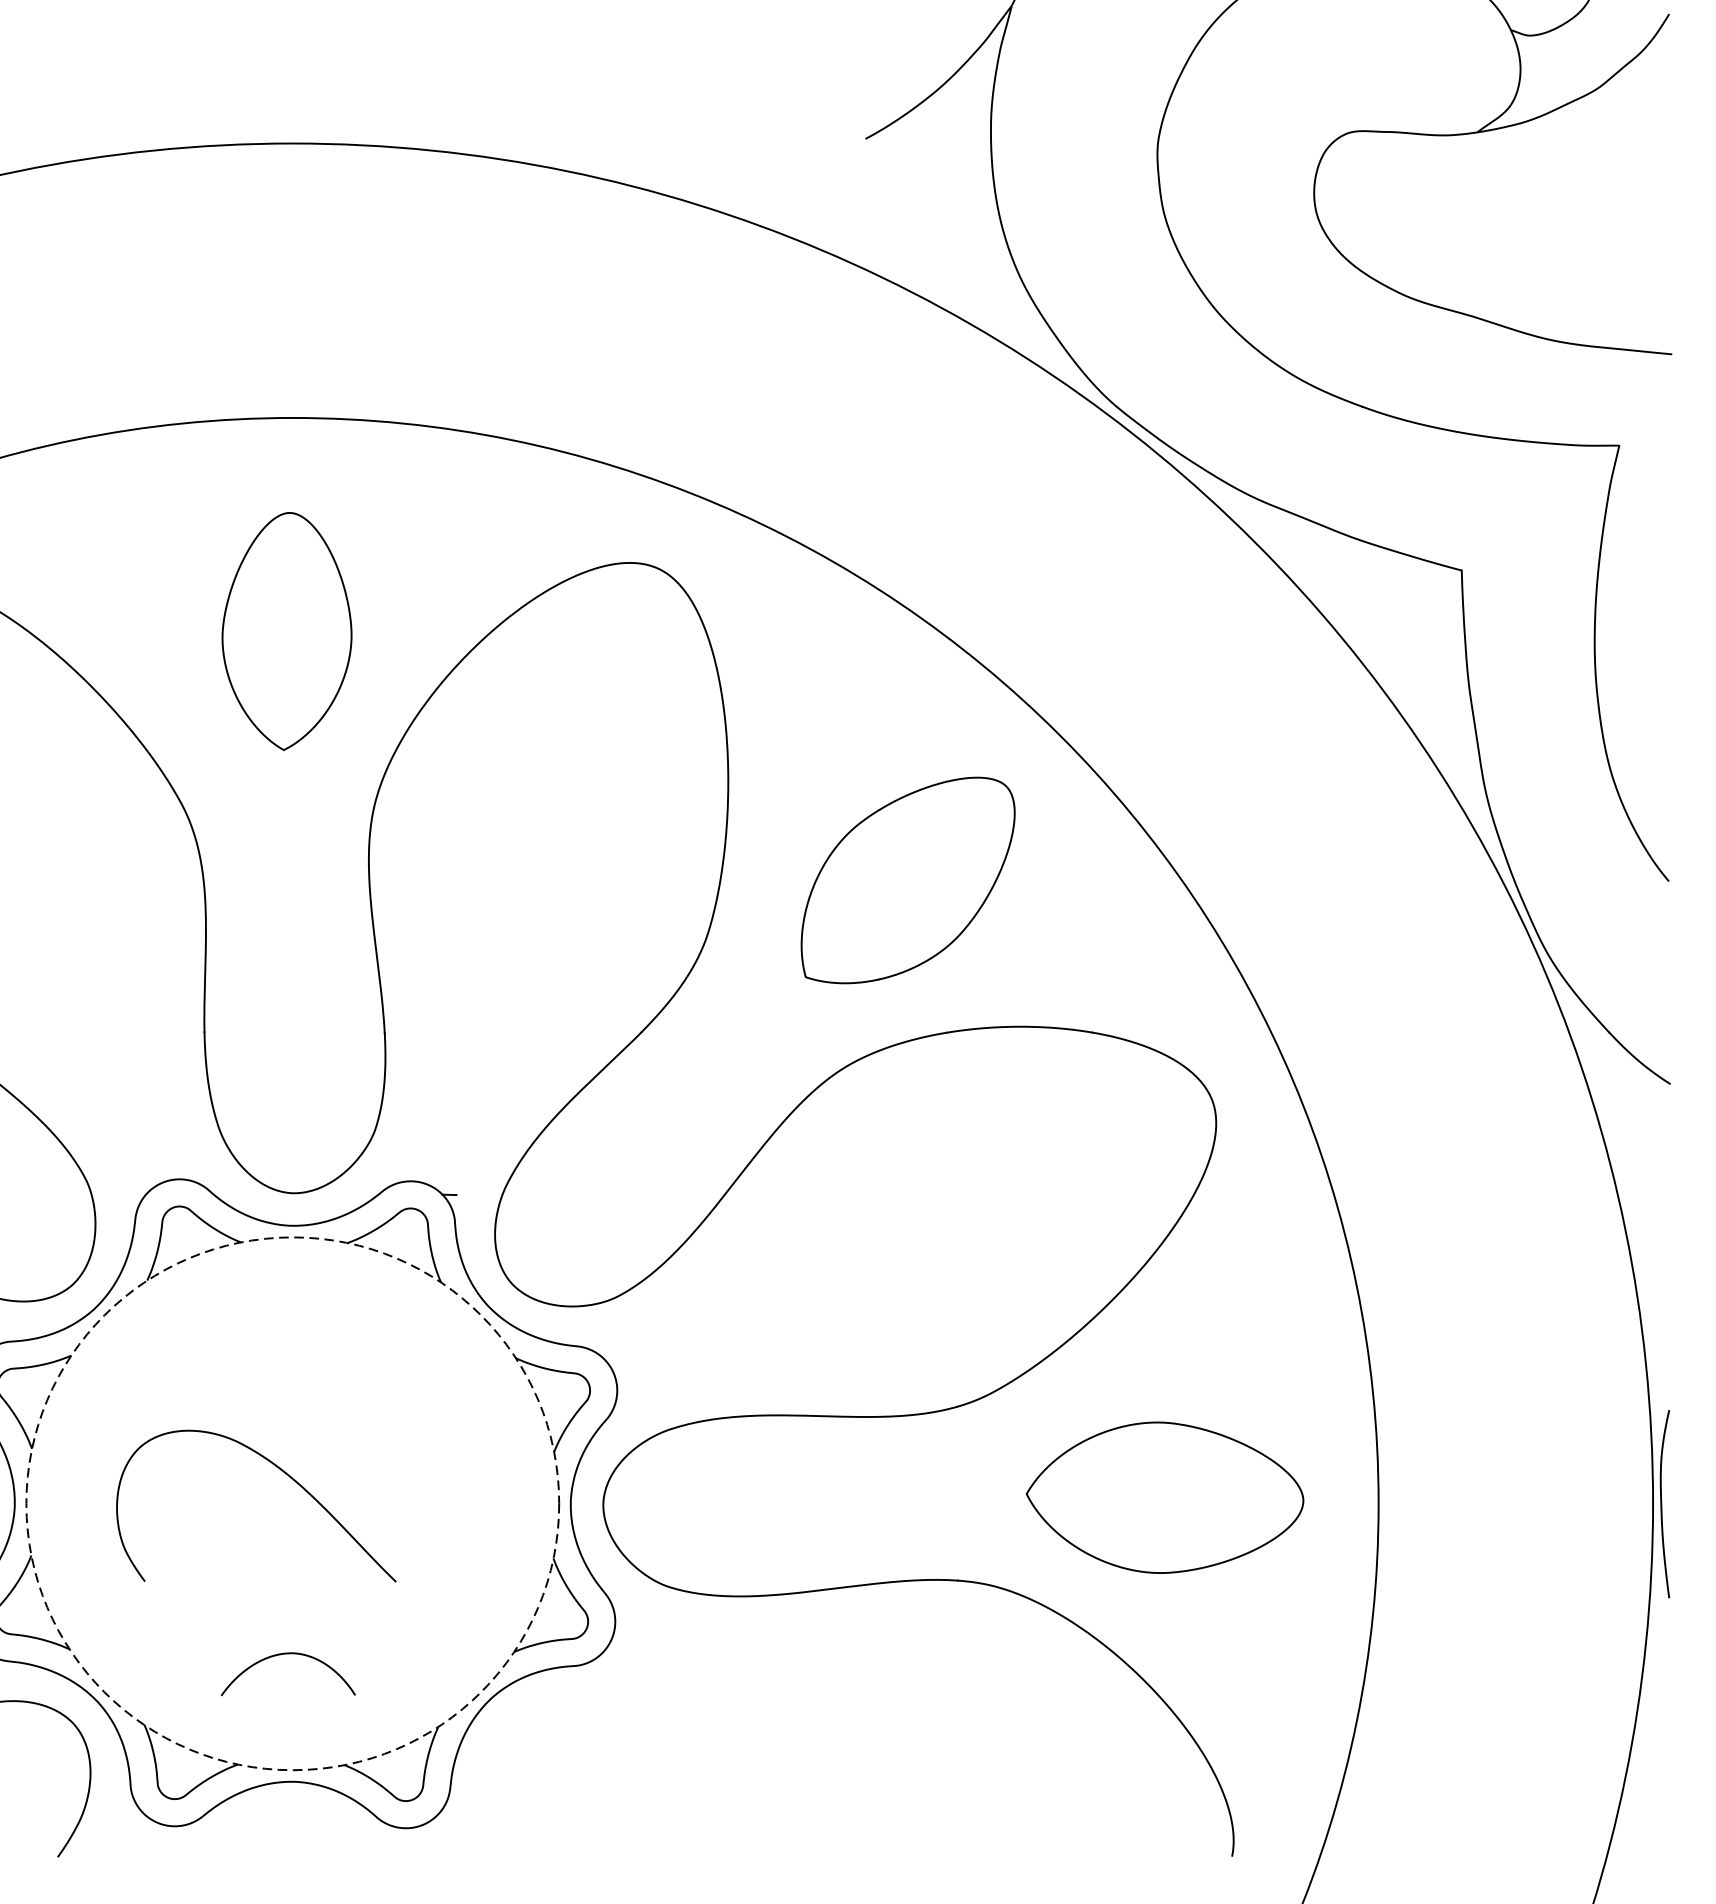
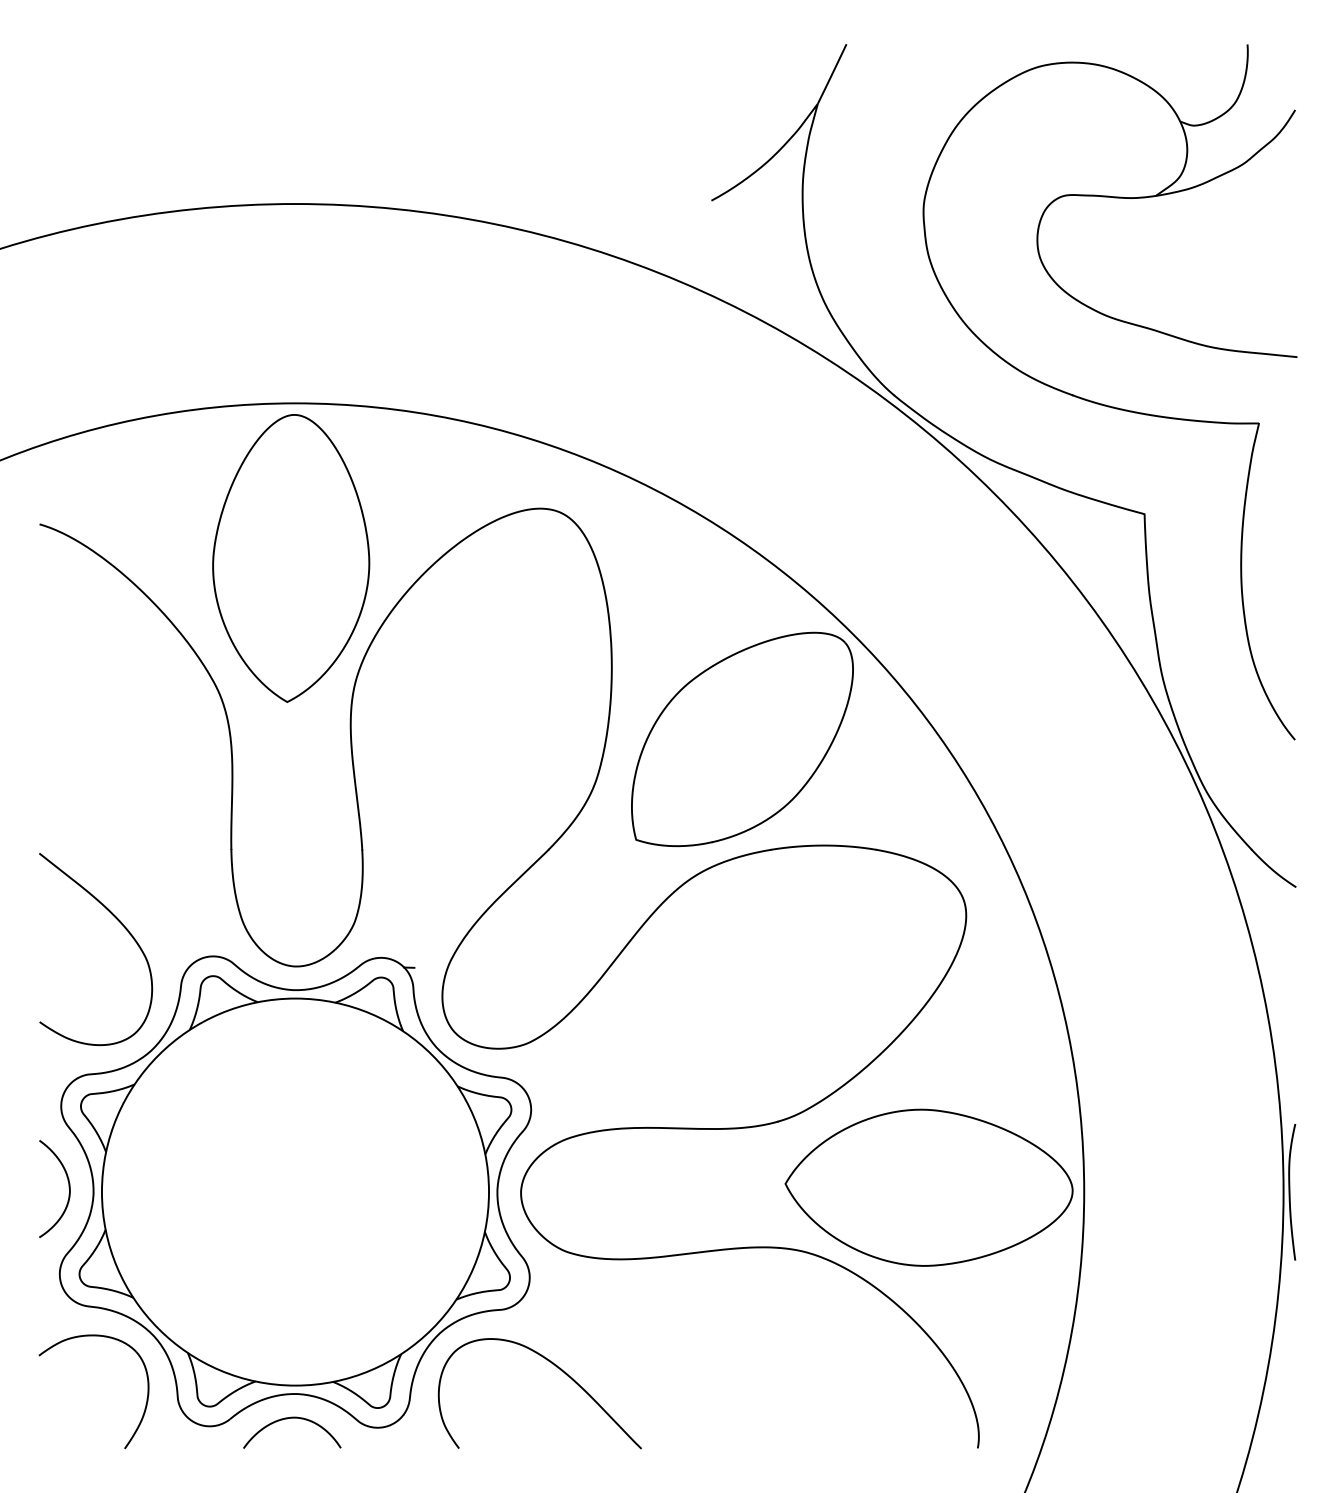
part: (287, 631) -> (291, 558), size x1.67
part: (908, 879) -> (742, 738), size x1.43
curve: (279, 1469) -> (556, 1367), moved
part: (1164, 1497) -> (928, 1187), size x1.43
circle: (292, 1502) -> (295, 1191), dashed -> solid
curve: (281, 1655) -> (287, 1419), moved

